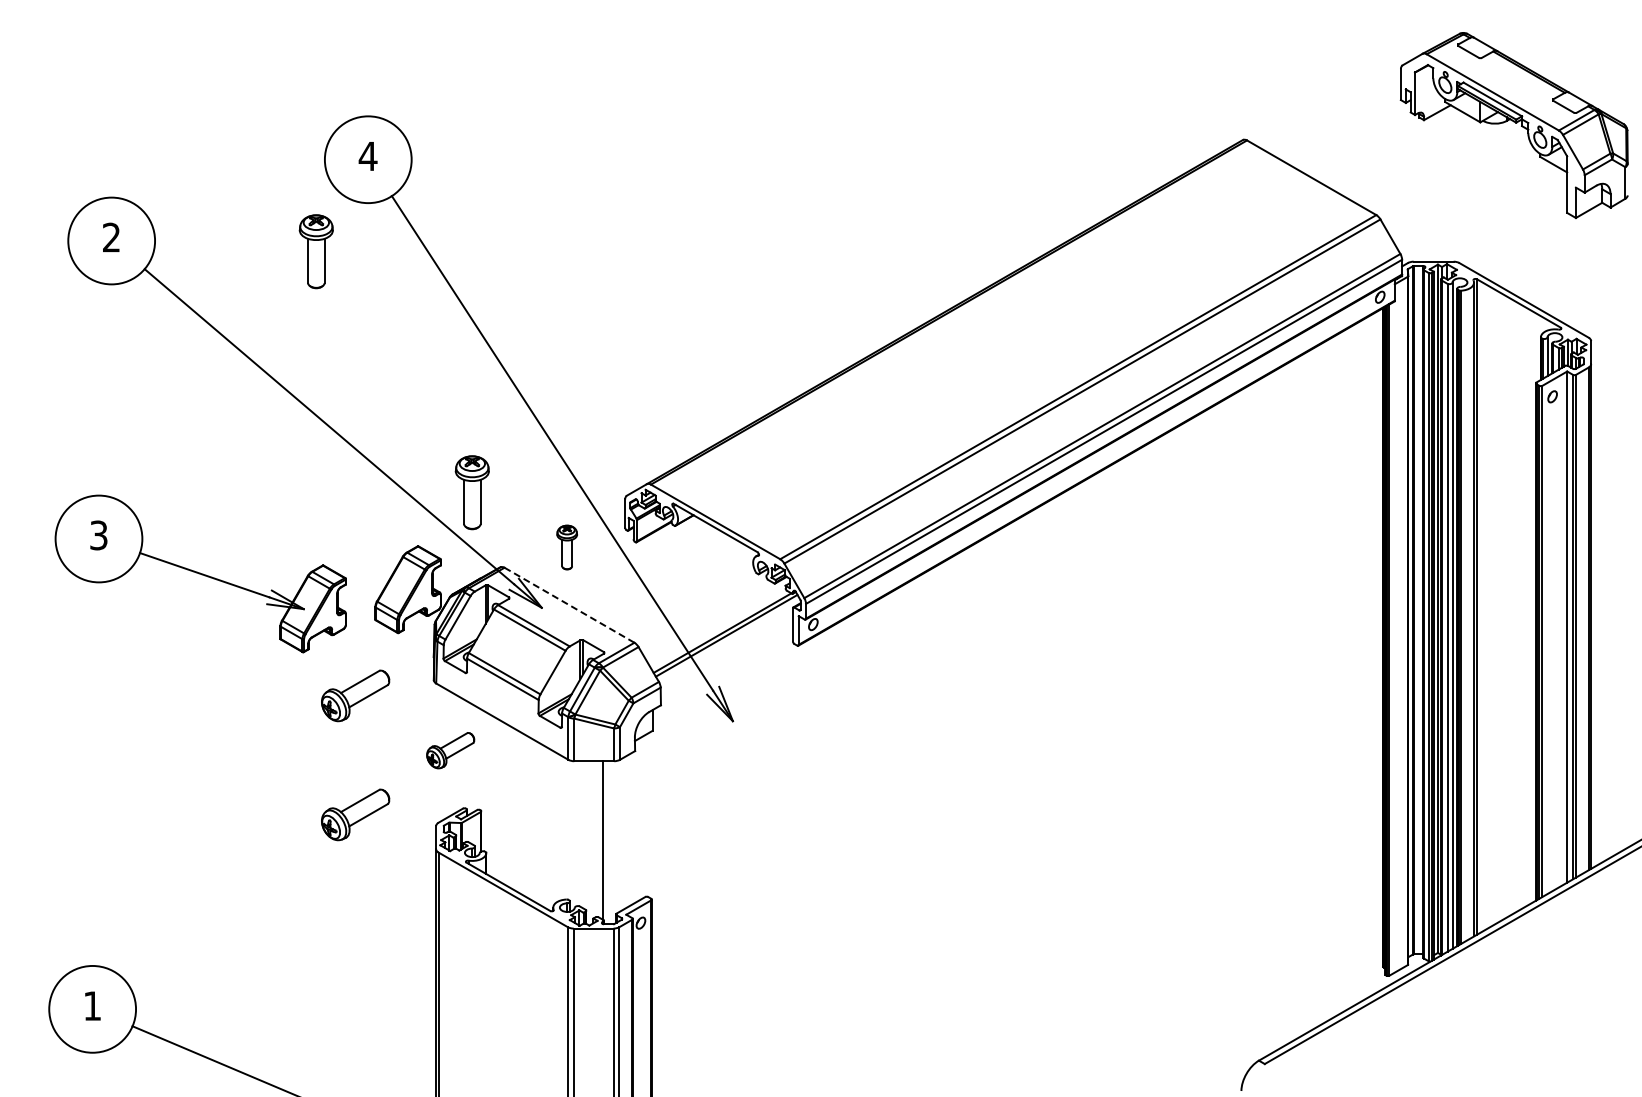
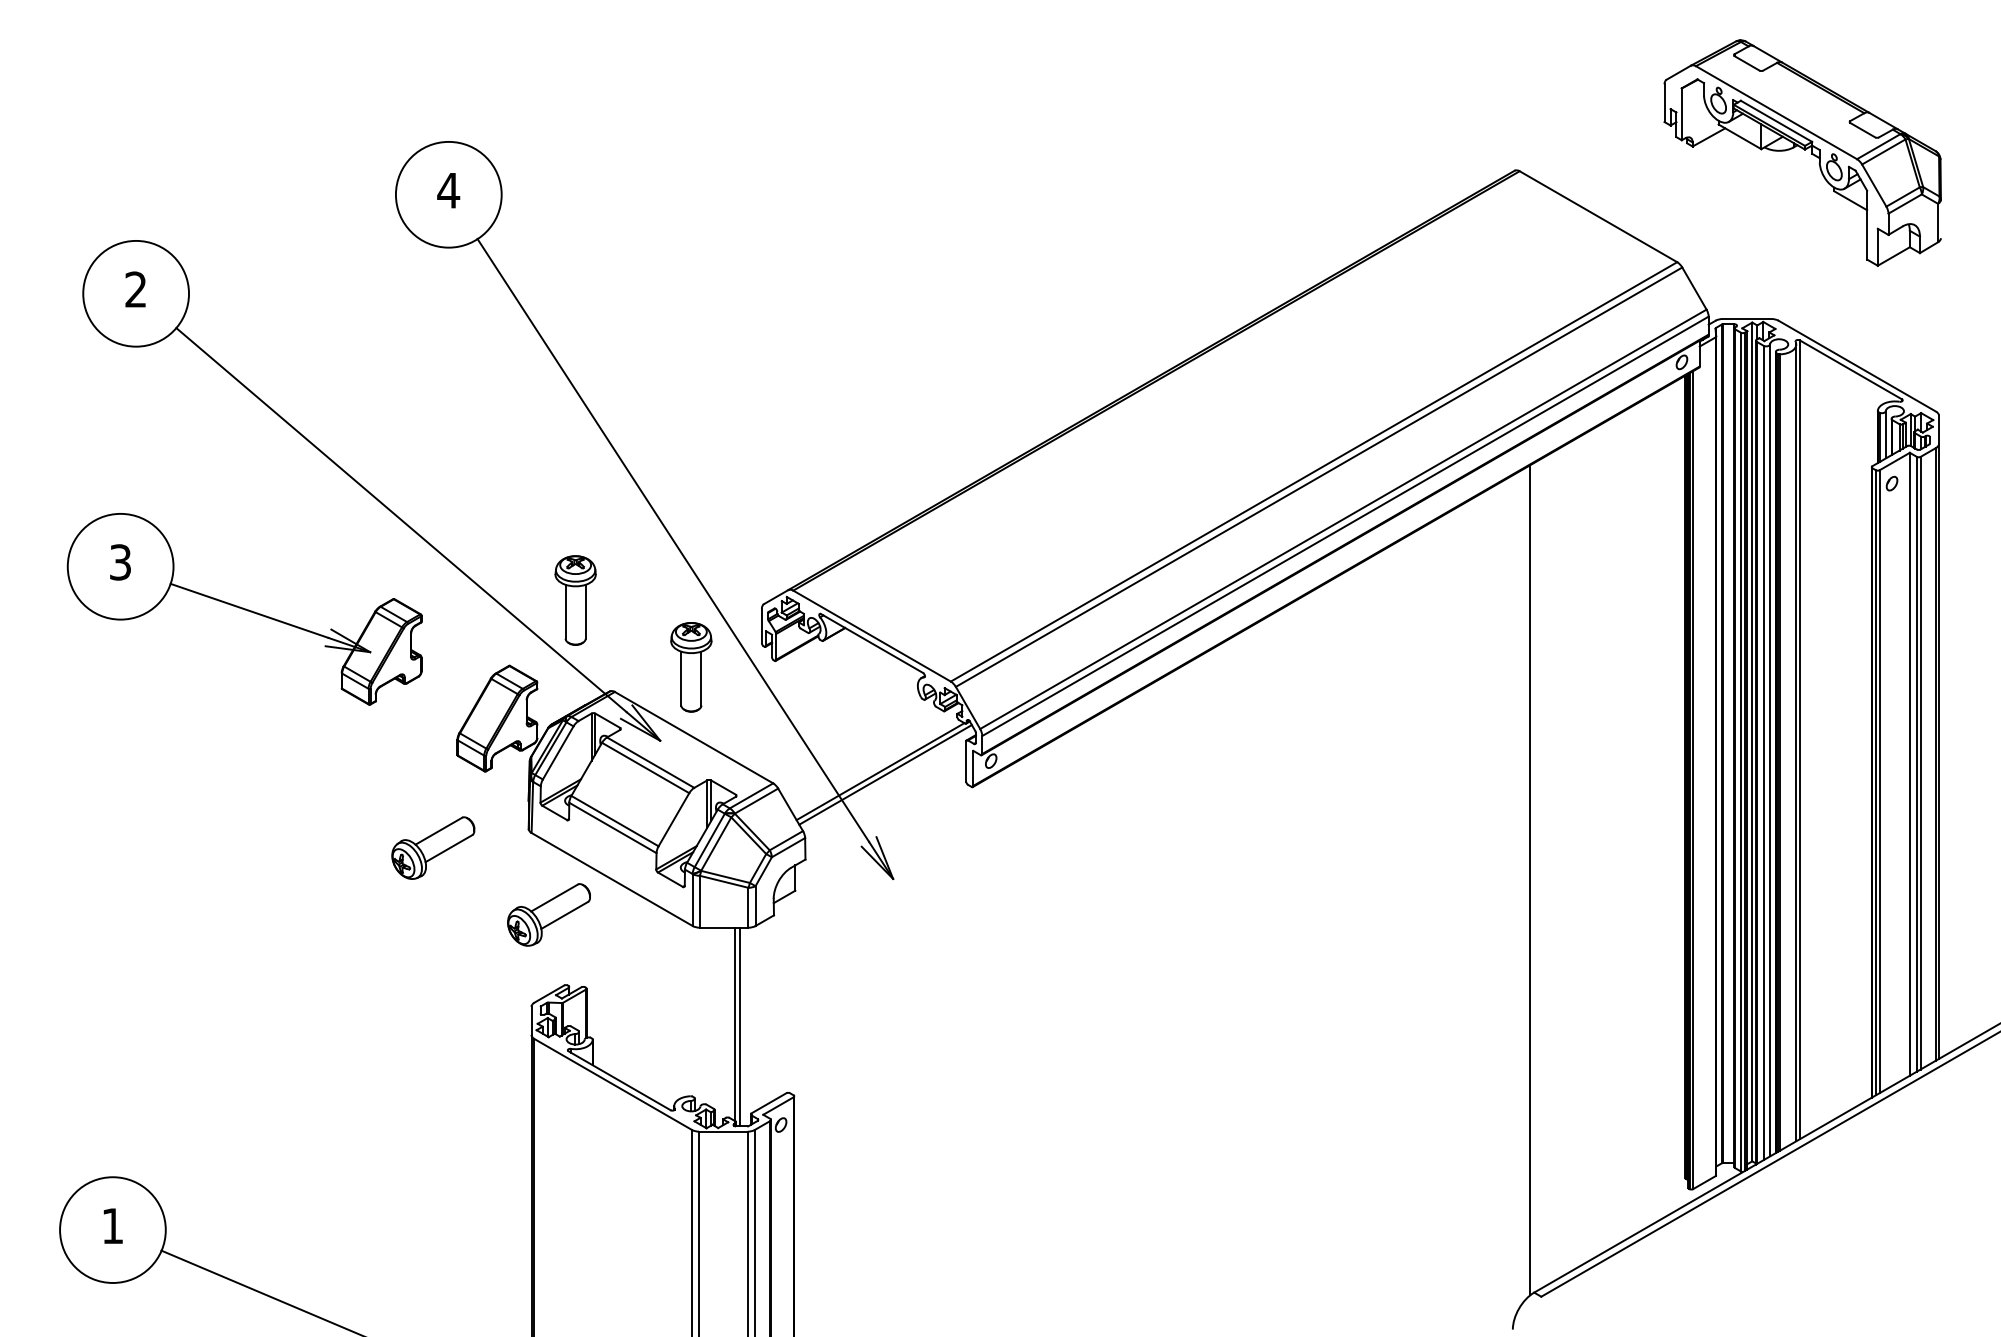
part: (1513, 125) -> (1801, 153), moved
part: (315, 251) -> (384, 306), removed
part: (566, 547) -> (690, 667), size x1.67
part: (200, 573) -> (244, 608), moved
line: (569, 605) -> (694, 737), dashed -> solid
line: (1255, 721) -> (1529, 879), added
part: (450, 750) -> (549, 914), size x1.43
part: (355, 814) -> (433, 992), removed
line: (607, 842) -> (740, 1026), added

